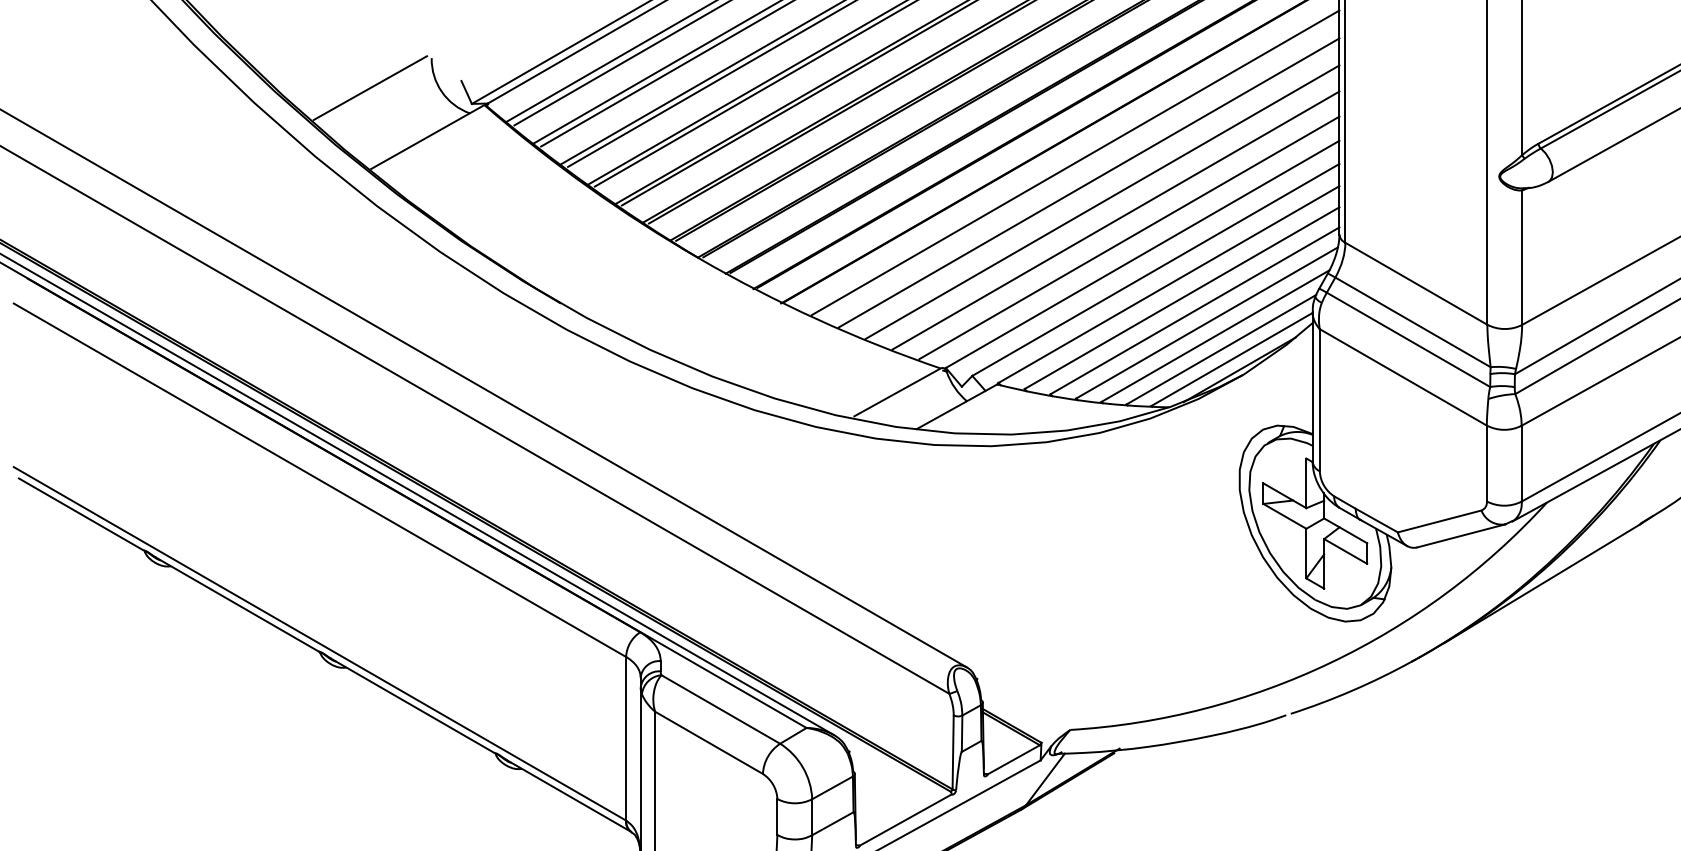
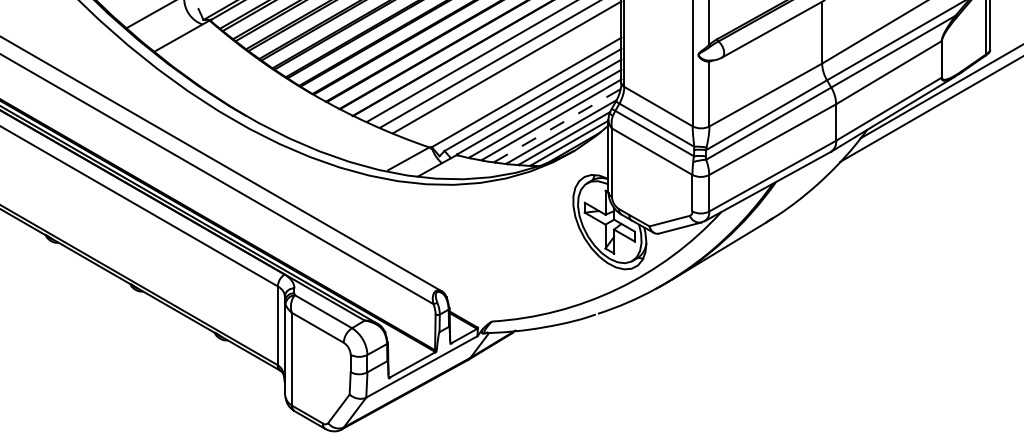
line: (1115, 221) -> (513, 76), removed
line: (1129, 237) -> (520, 84), removed
line: (1206, 322) -> (557, 125), solid -> dashed

